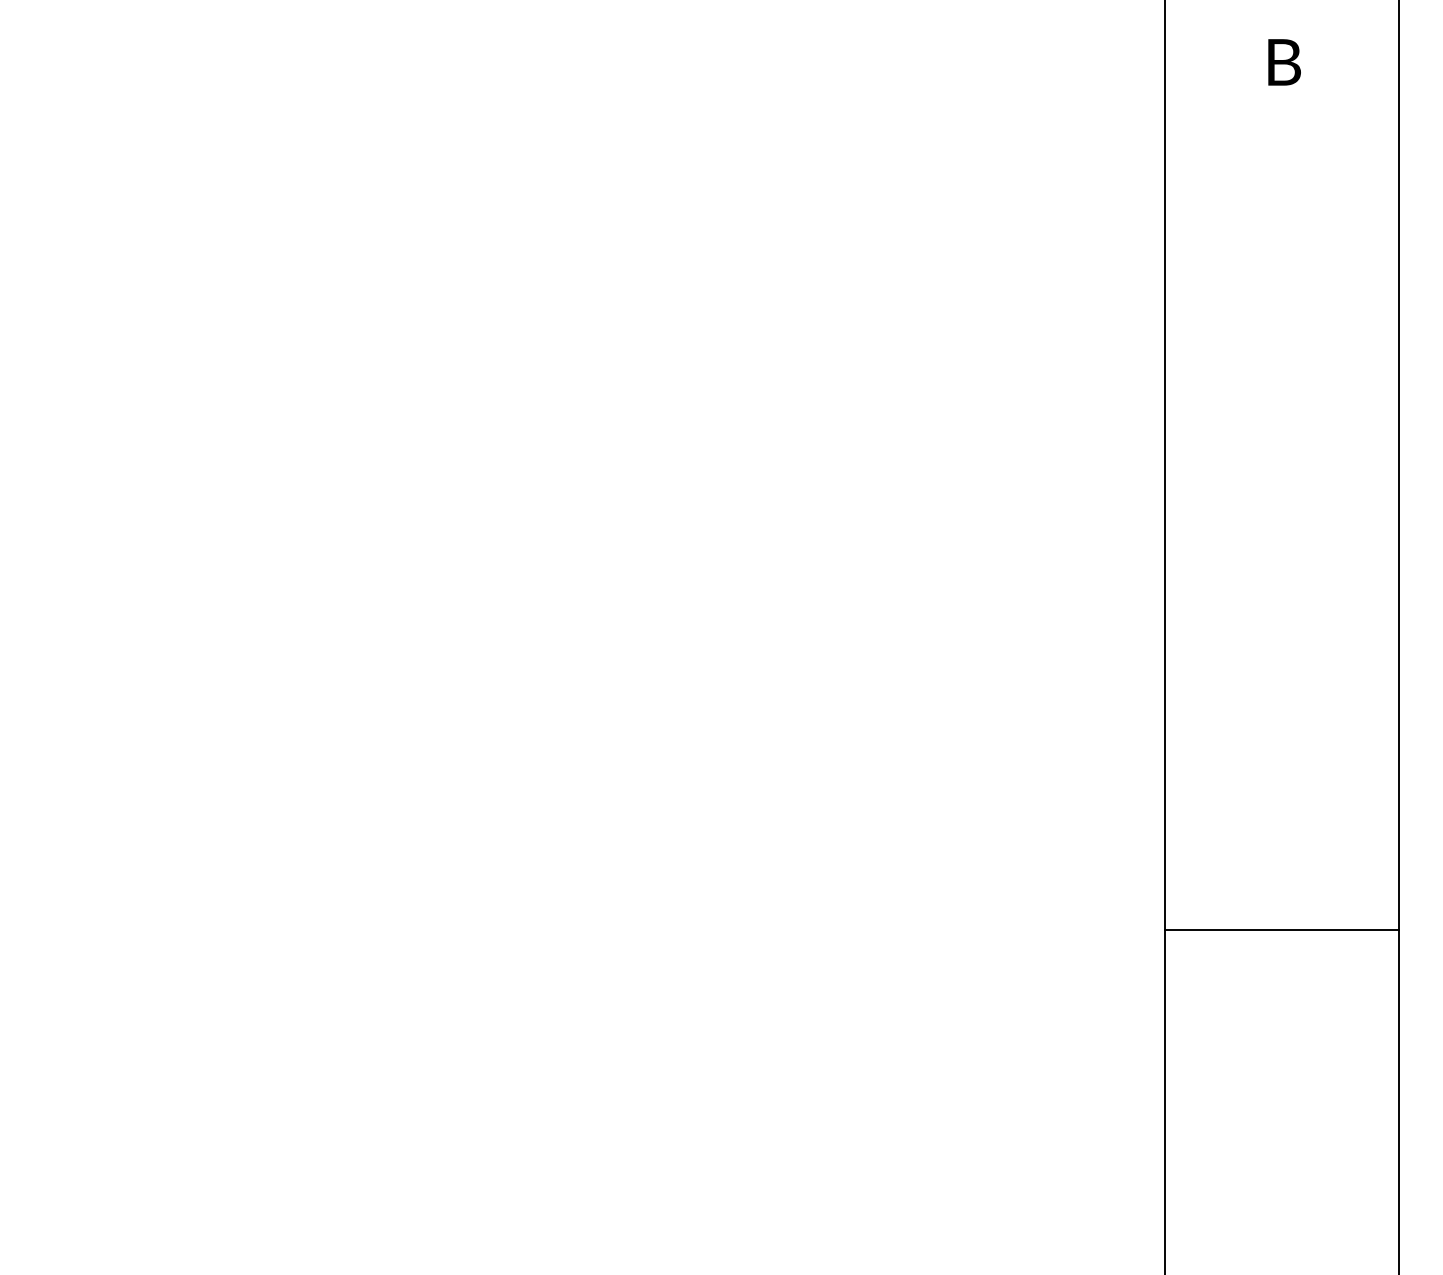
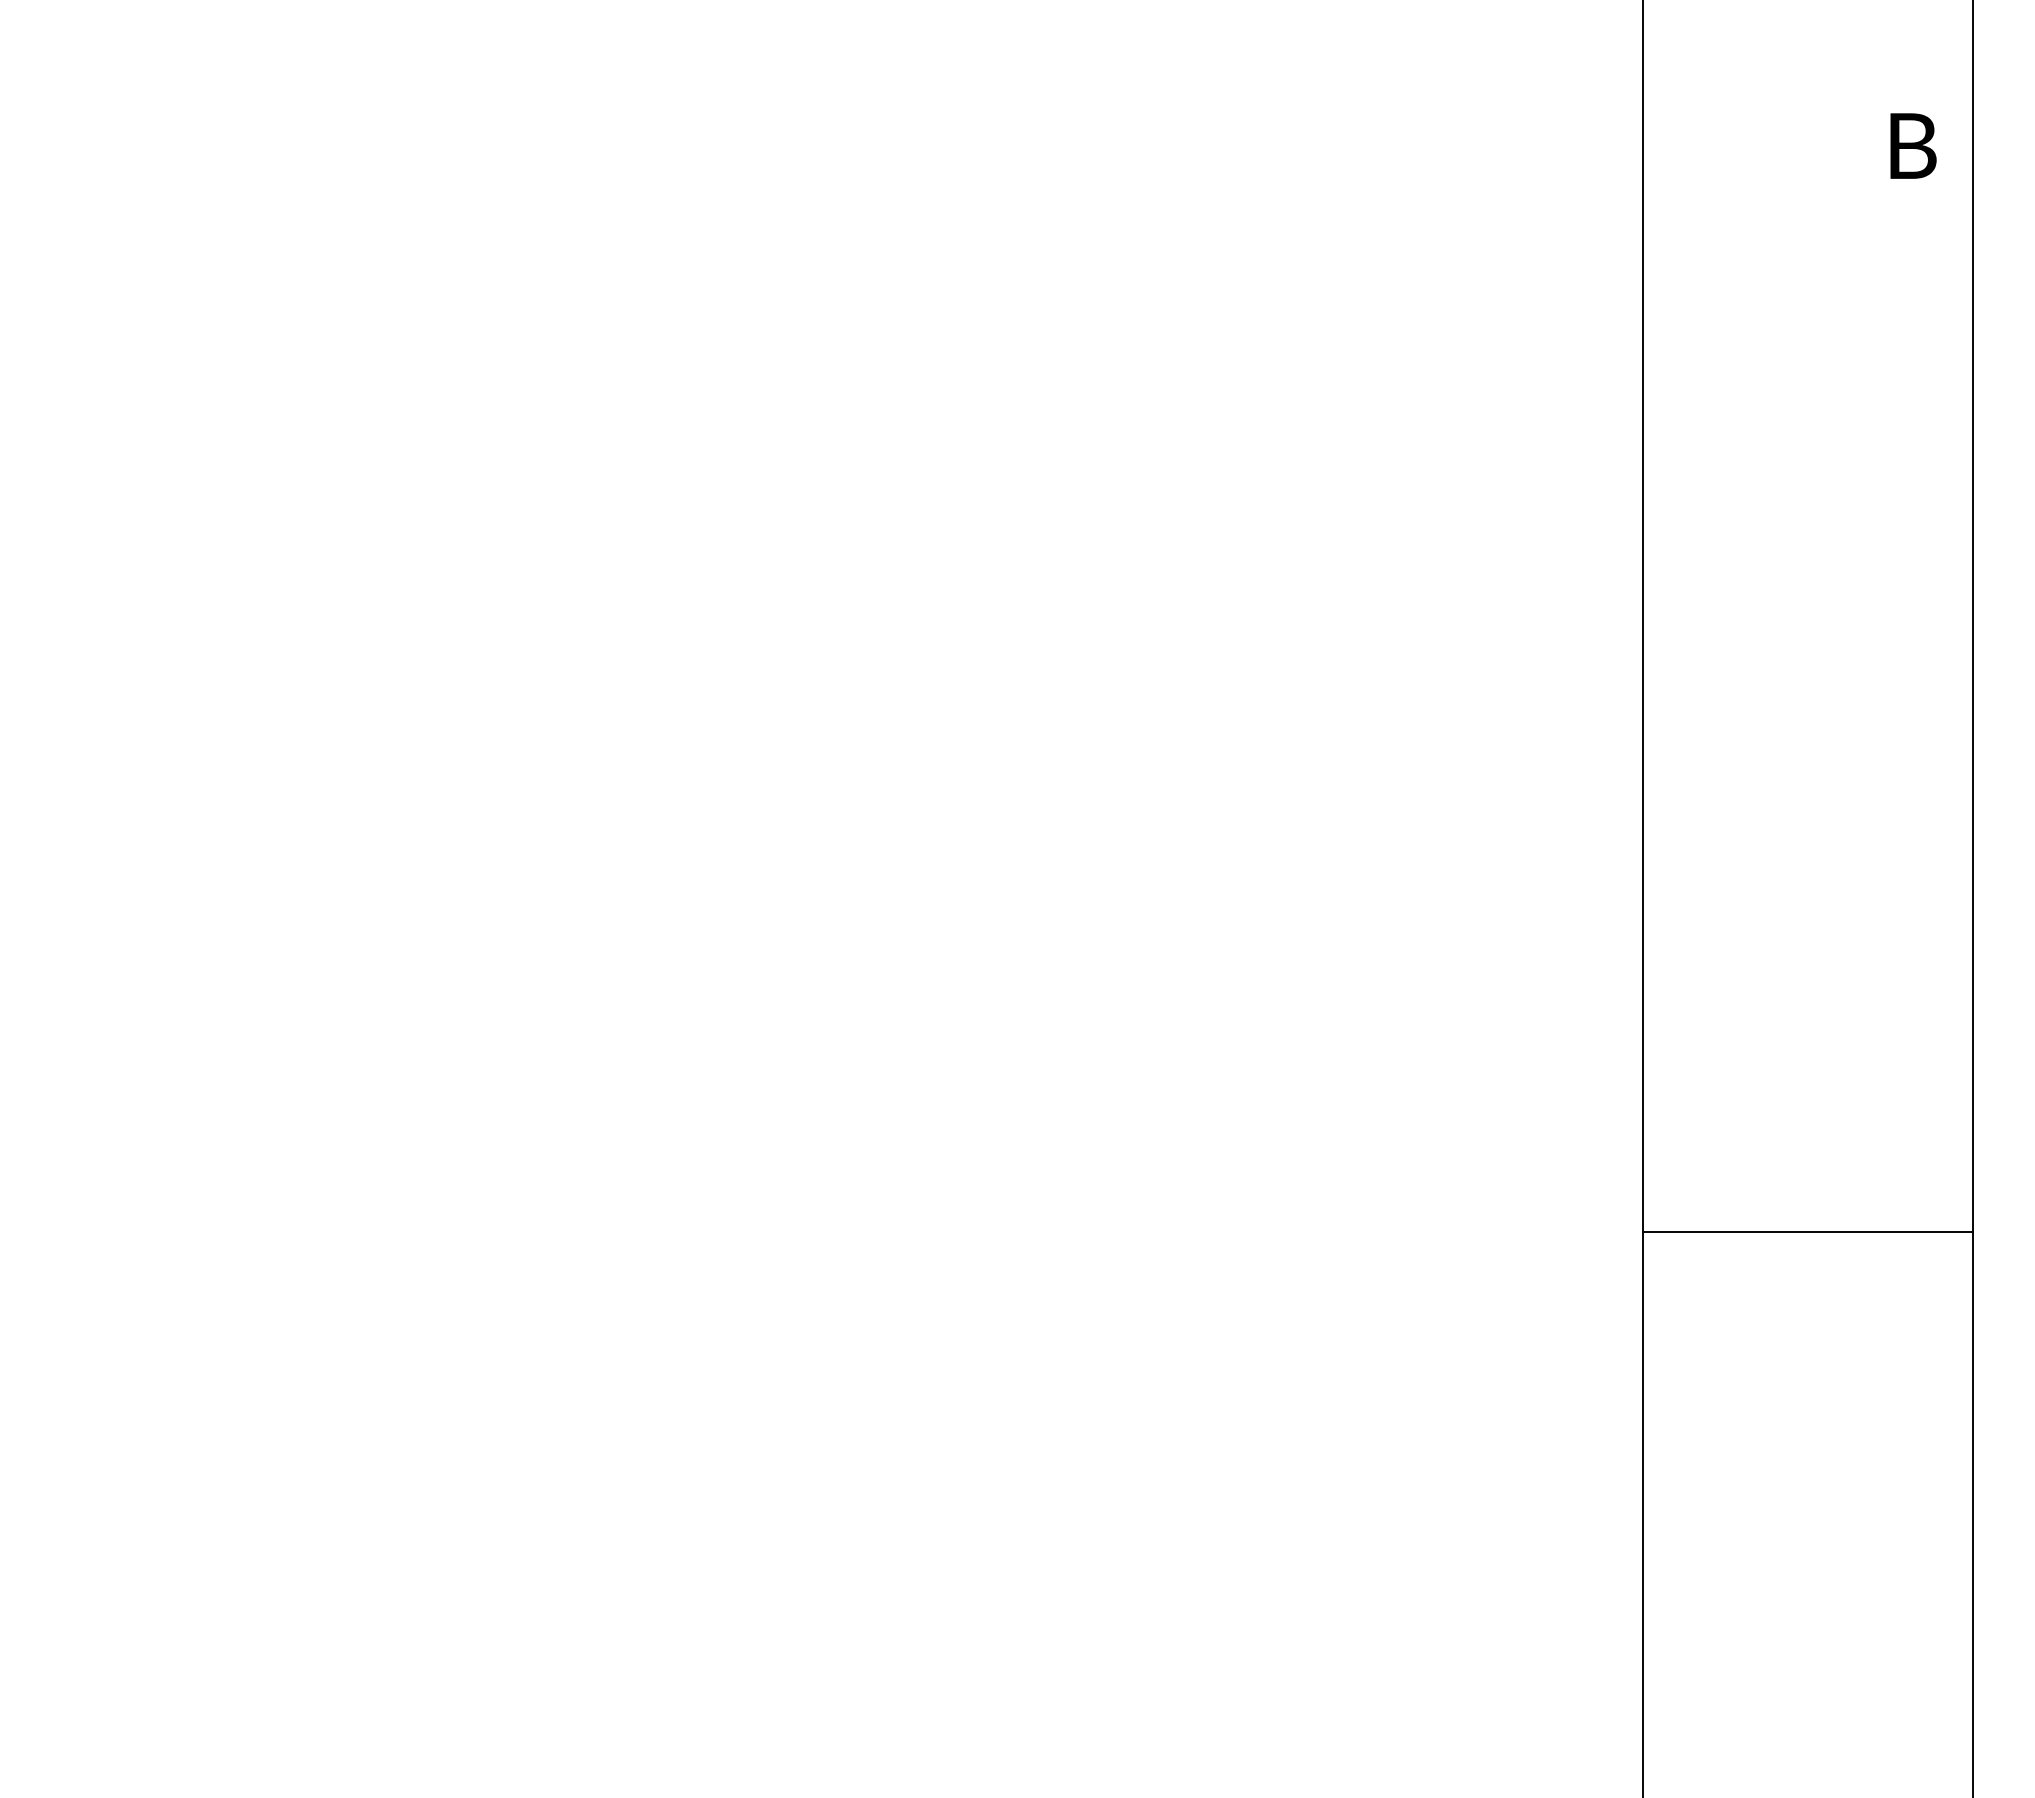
text: (1284, 61) -> (1913, 145), moved
line: (1281, 930) -> (1807, 1232), moved

